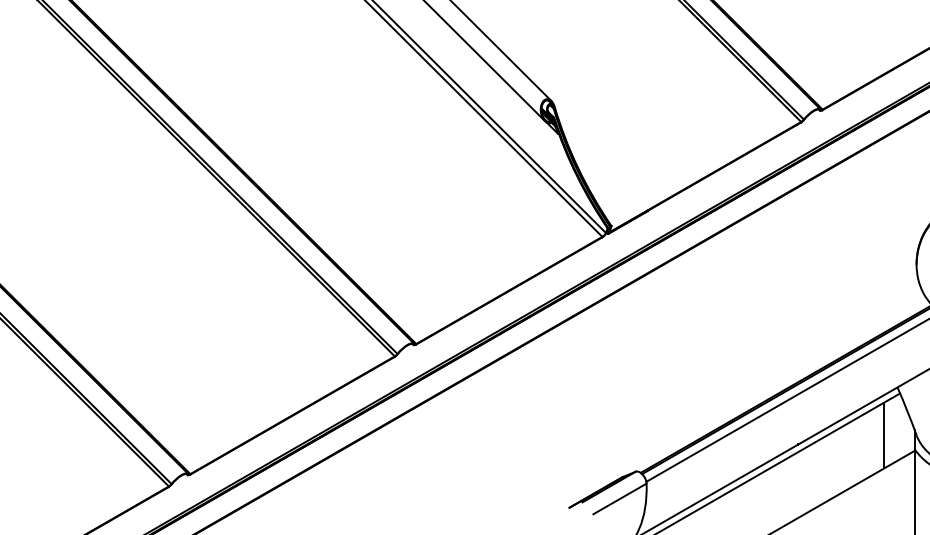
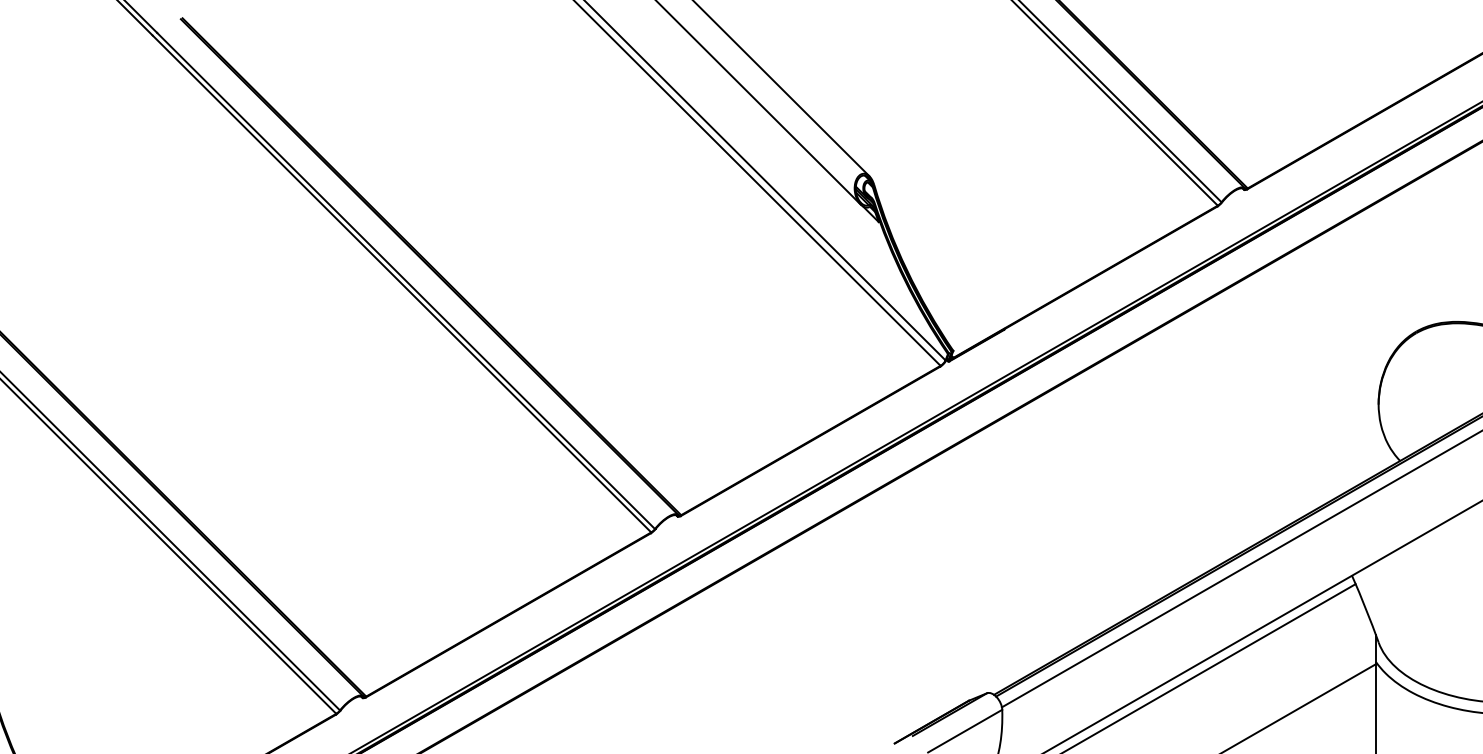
line: (884, 435) -> (1333, 642), removed

